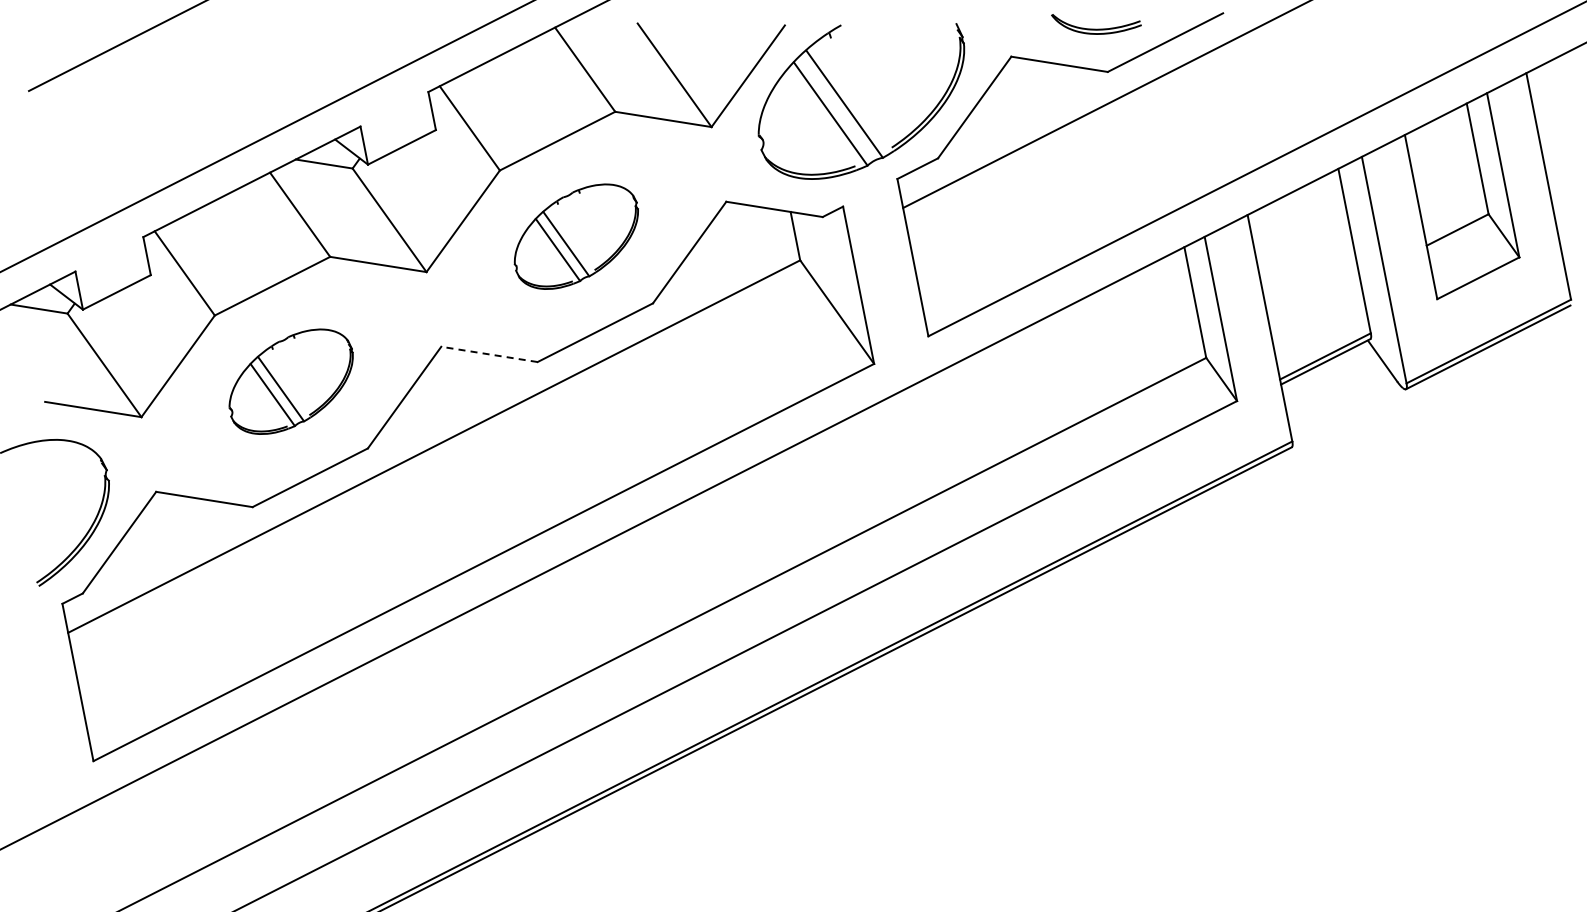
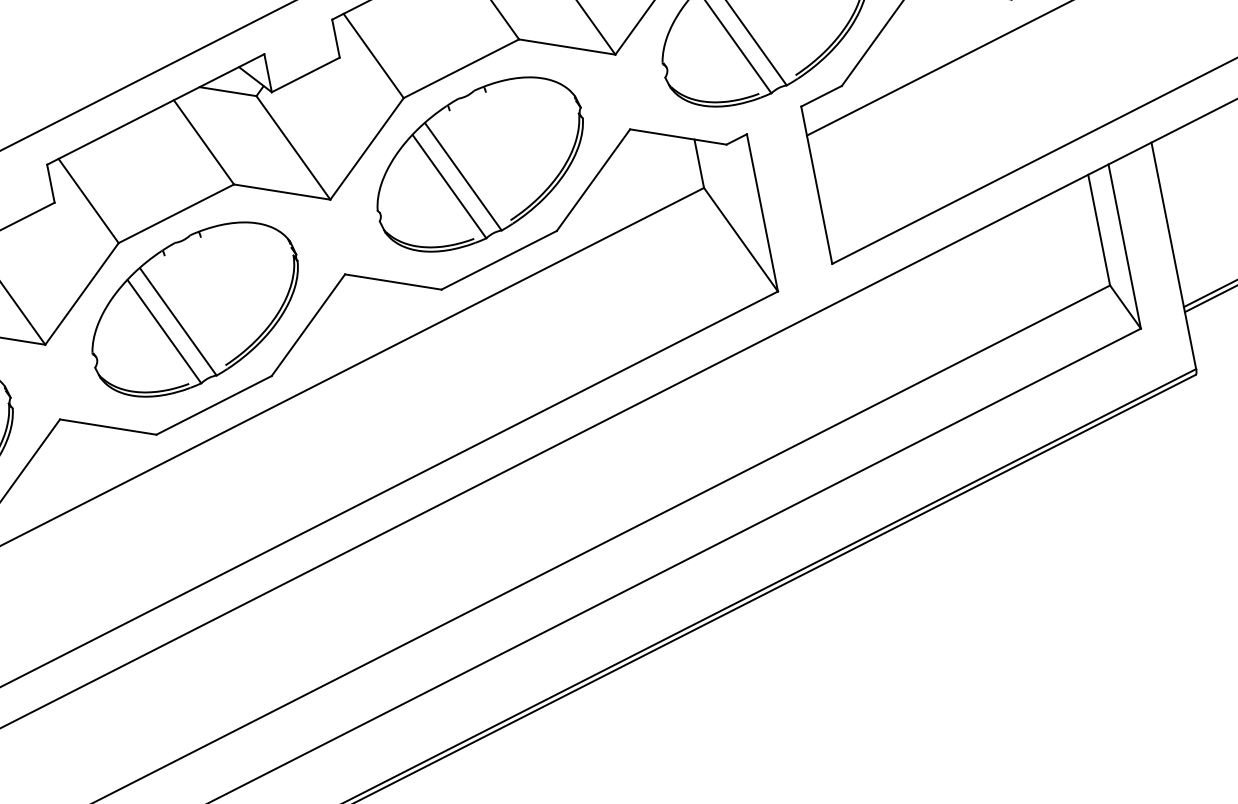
part: (576, 236) -> (480, 164), size x1.67
line: (489, 354) -> (393, 282), dashed -> solid
part: (290, 381) -> (194, 309), size x1.67

